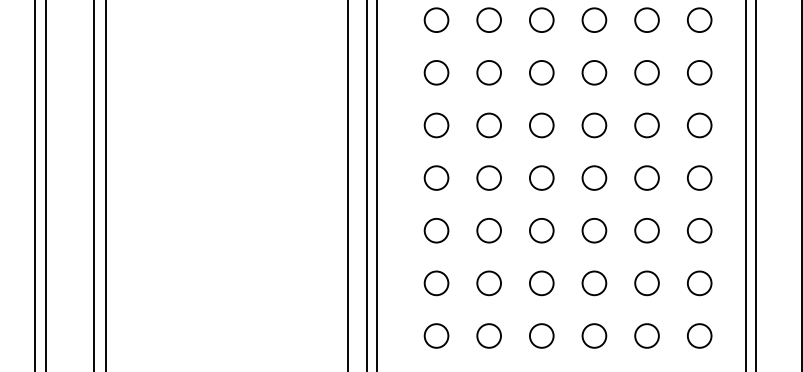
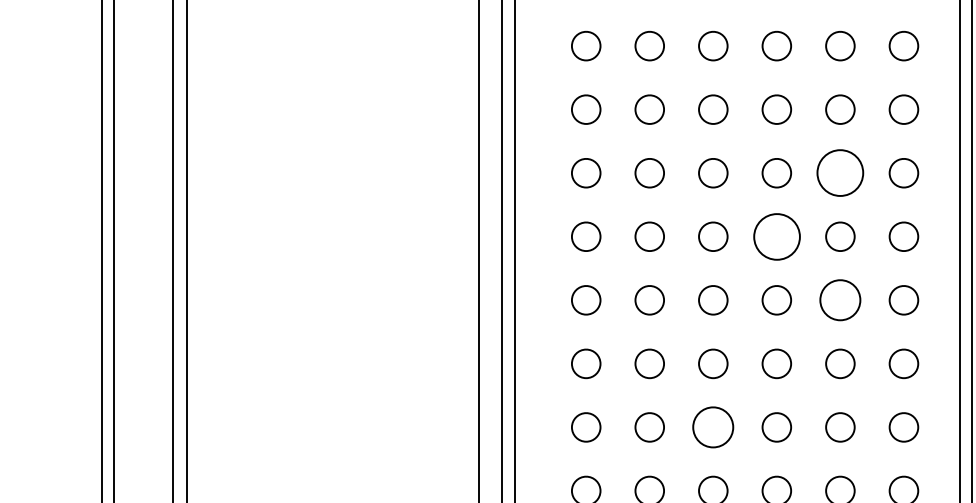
part: (647, 125) -> (840, 173), size x1.6
part: (594, 177) -> (776, 236), size x1.6
part: (647, 230) -> (840, 300), size x1.4
part: (541, 336) -> (713, 427), size x1.4

